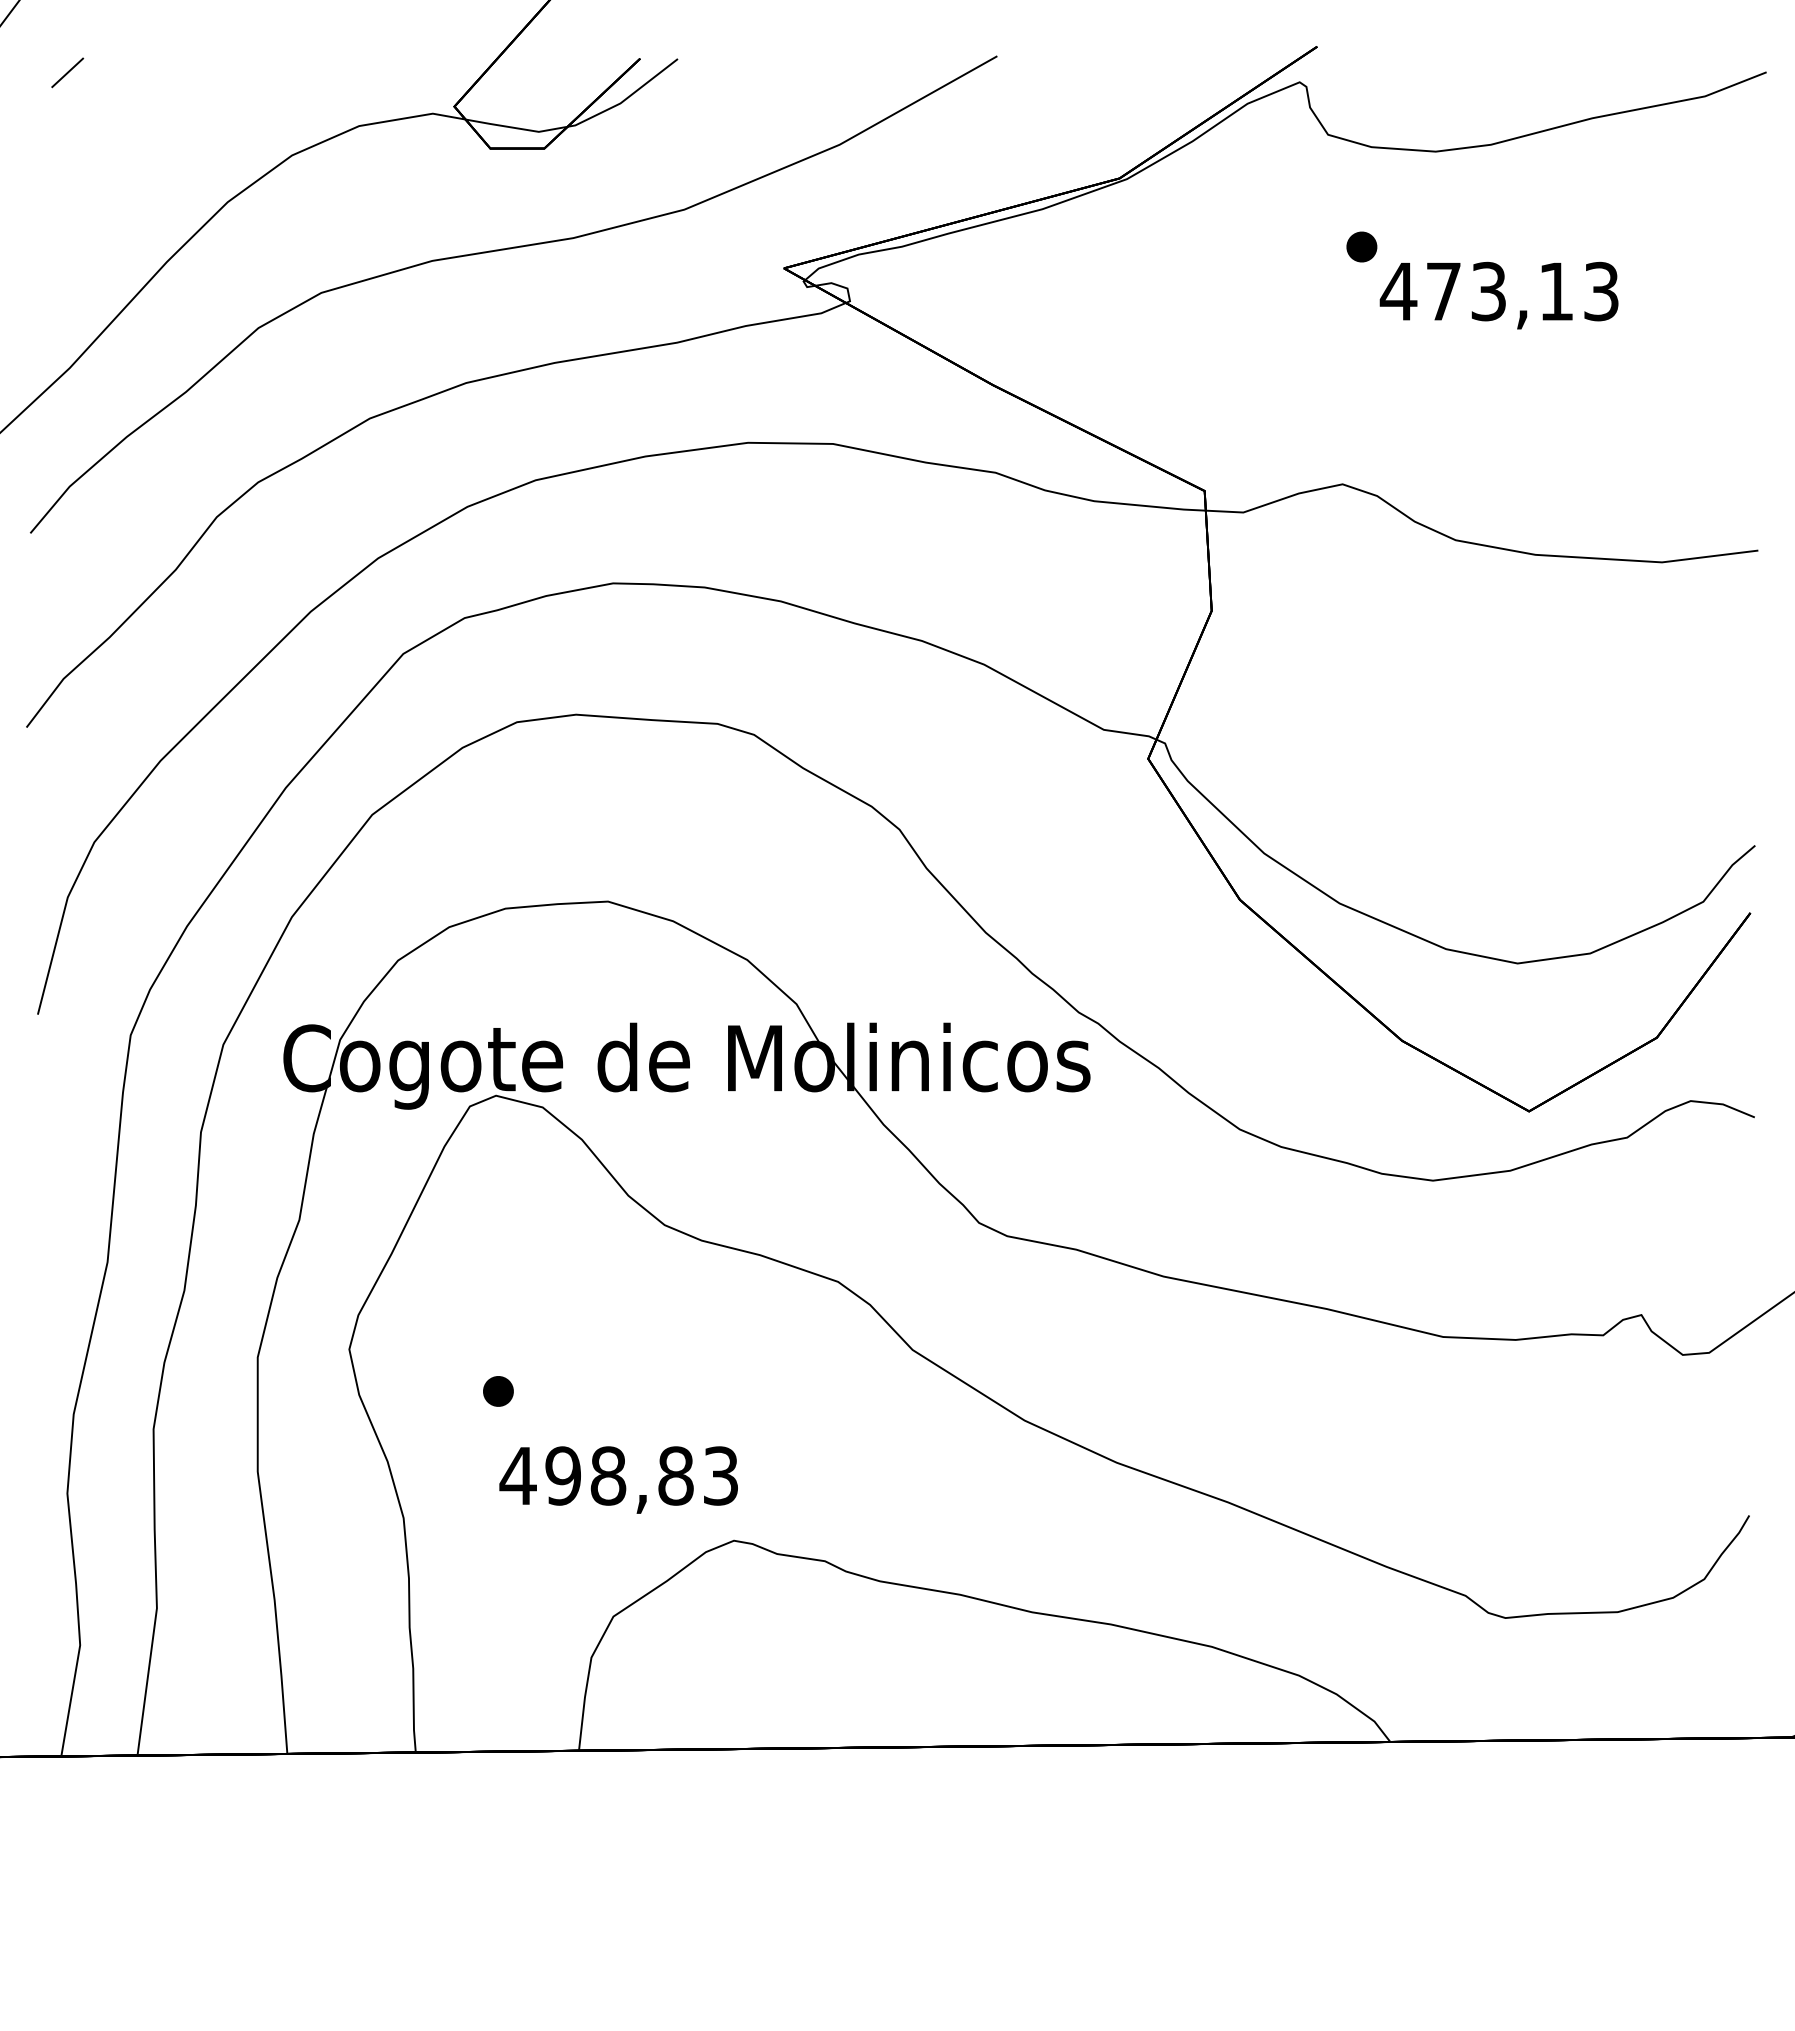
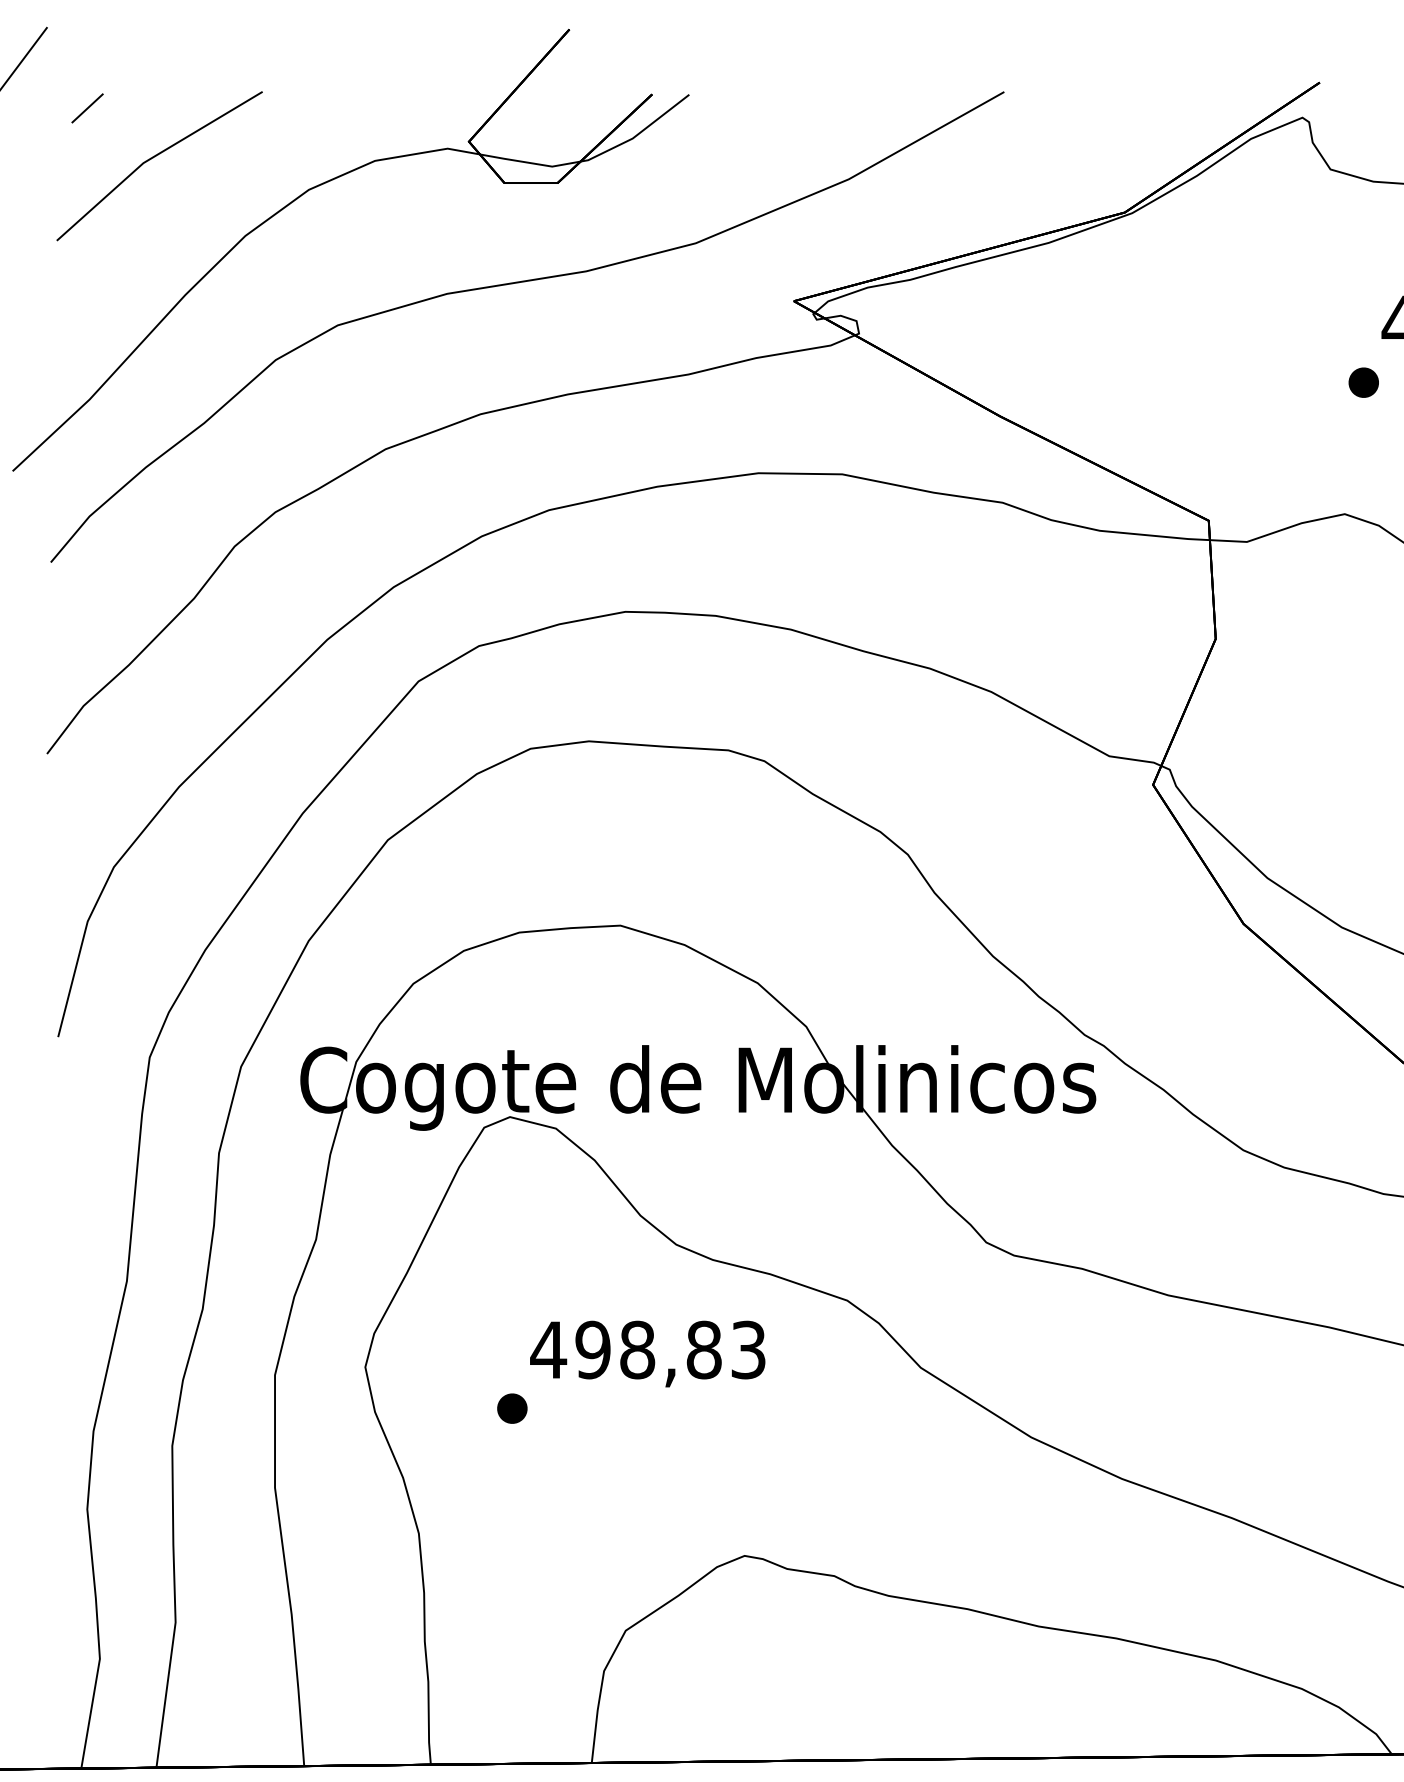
line: (136, 122) -> (155, 157), added
part: (1361, 246) -> (1363, 382), moved
text: (618, 1479) -> (647, 1353), moved

